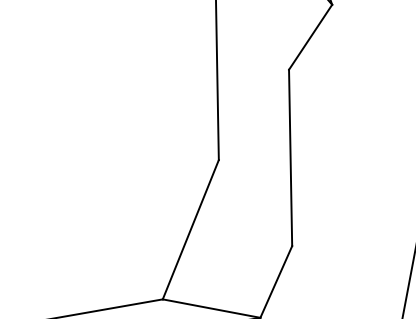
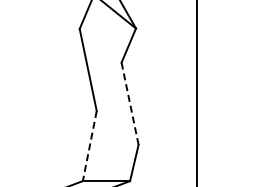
line: (291, 157) -> (130, 103), solid -> dashed
line: (190, 230) -> (89, 146), solid -> dashed

